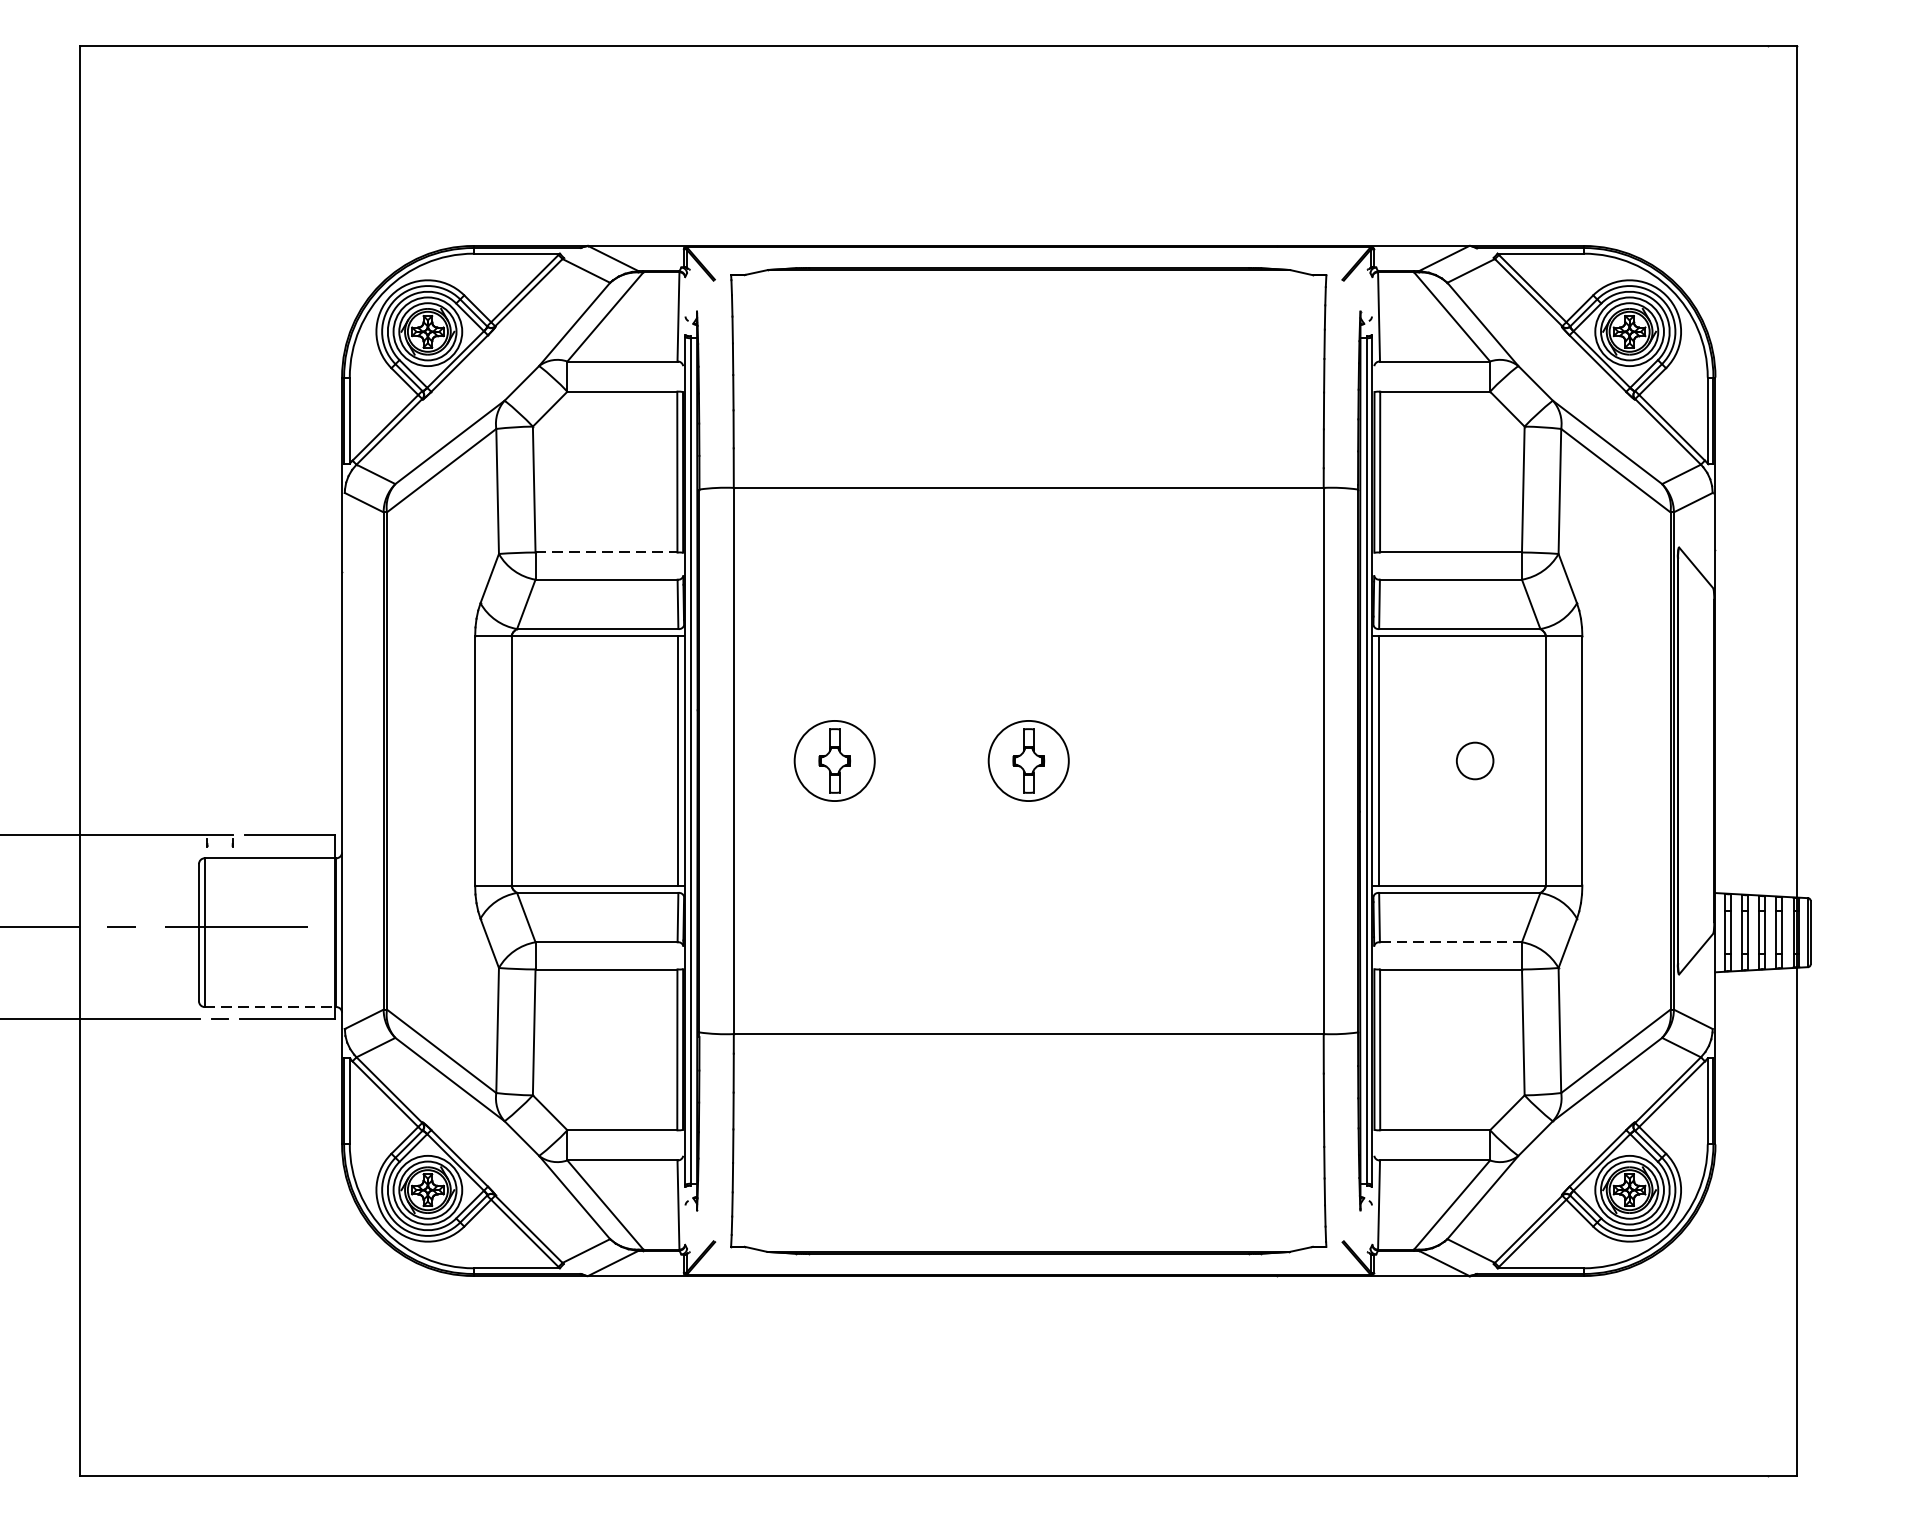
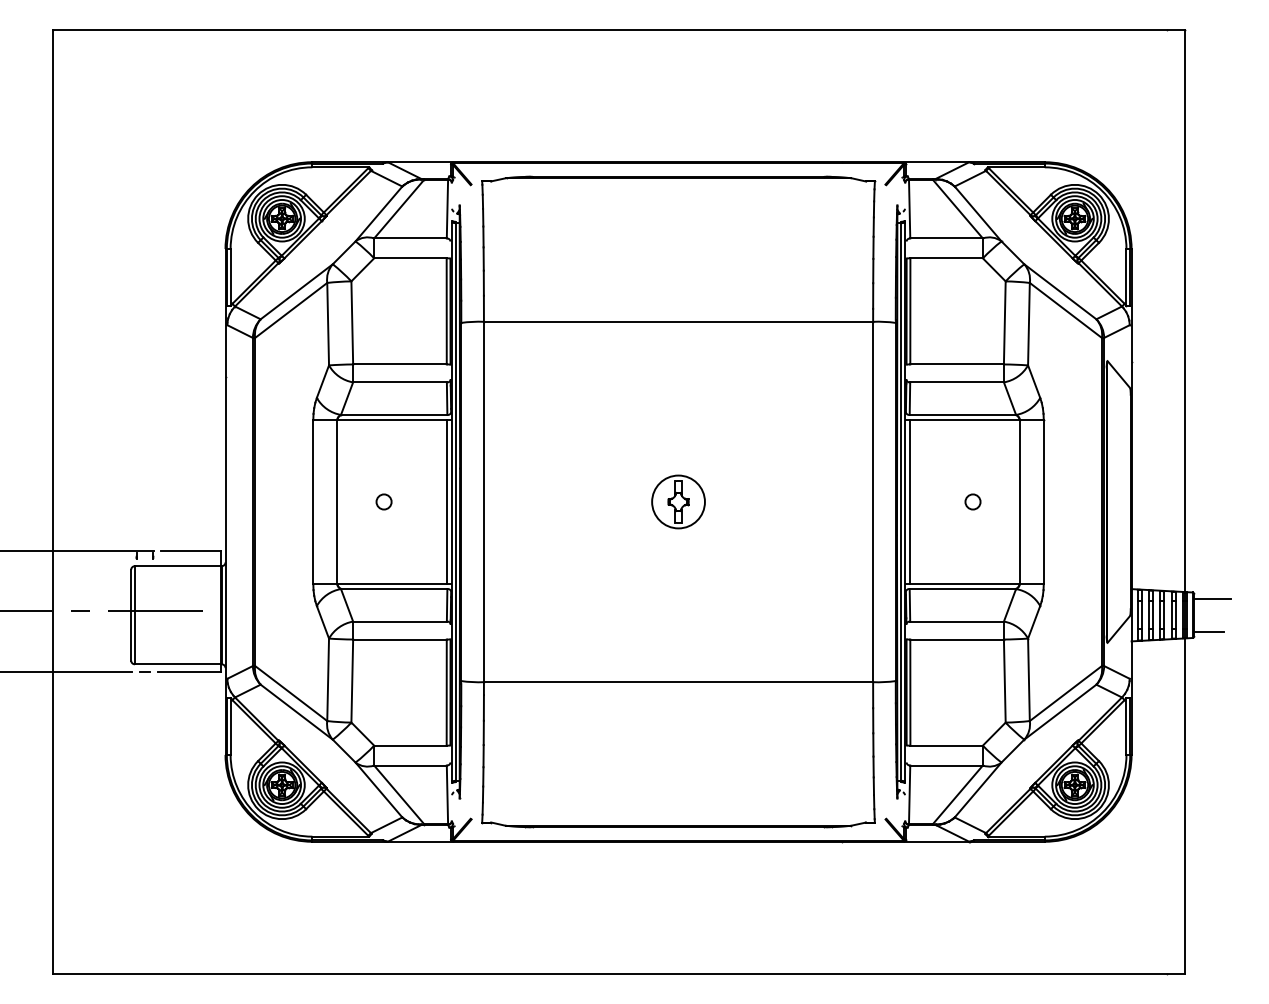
line: (605, 552) -> (399, 364), dashed -> solid
circle: (581, 760) -> (383, 501), added
part: (834, 760) -> (550, 501), removed
circle: (1474, 760) -> (972, 501), size x0.62
line: (1838, 907) -> (1212, 598), added
line: (1451, 942) -> (957, 621), dashed -> solid
line: (1832, 957) -> (1208, 631), added
line: (270, 1007) -> (178, 664), dashed -> solid

